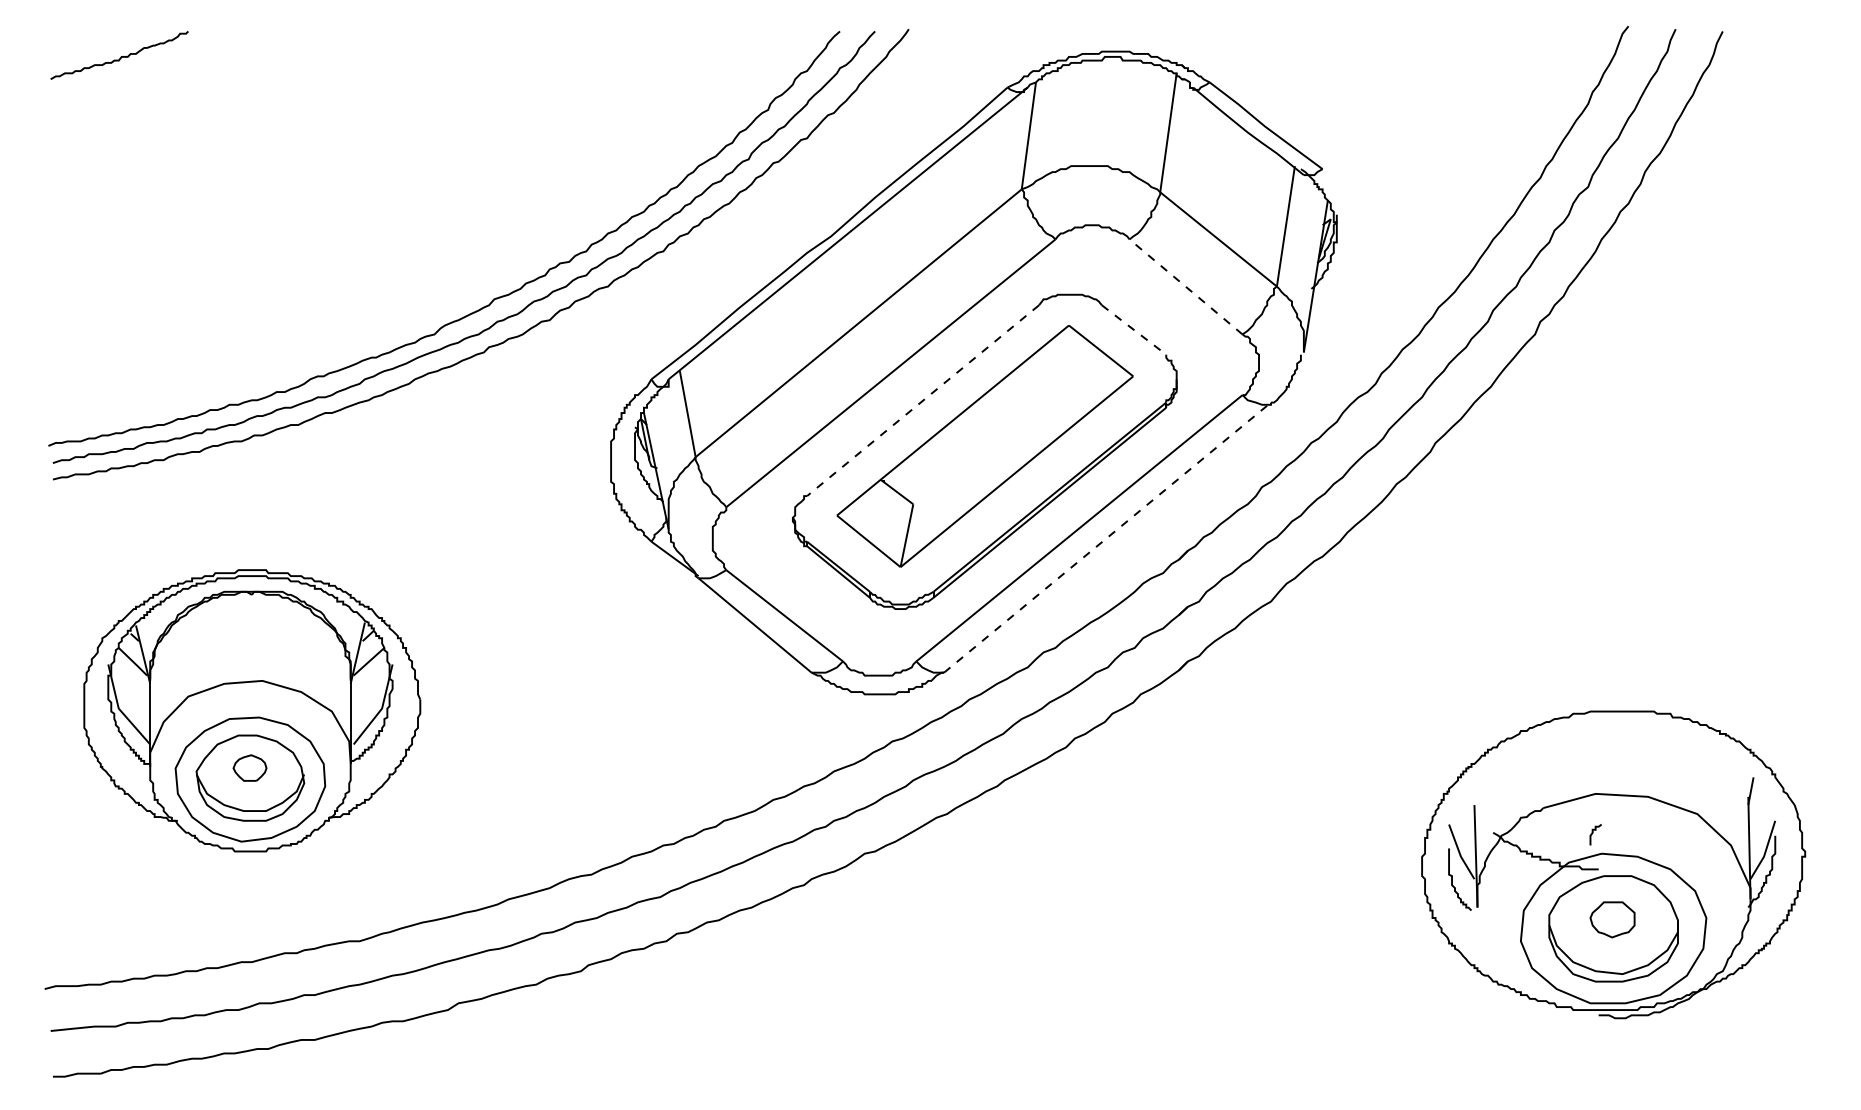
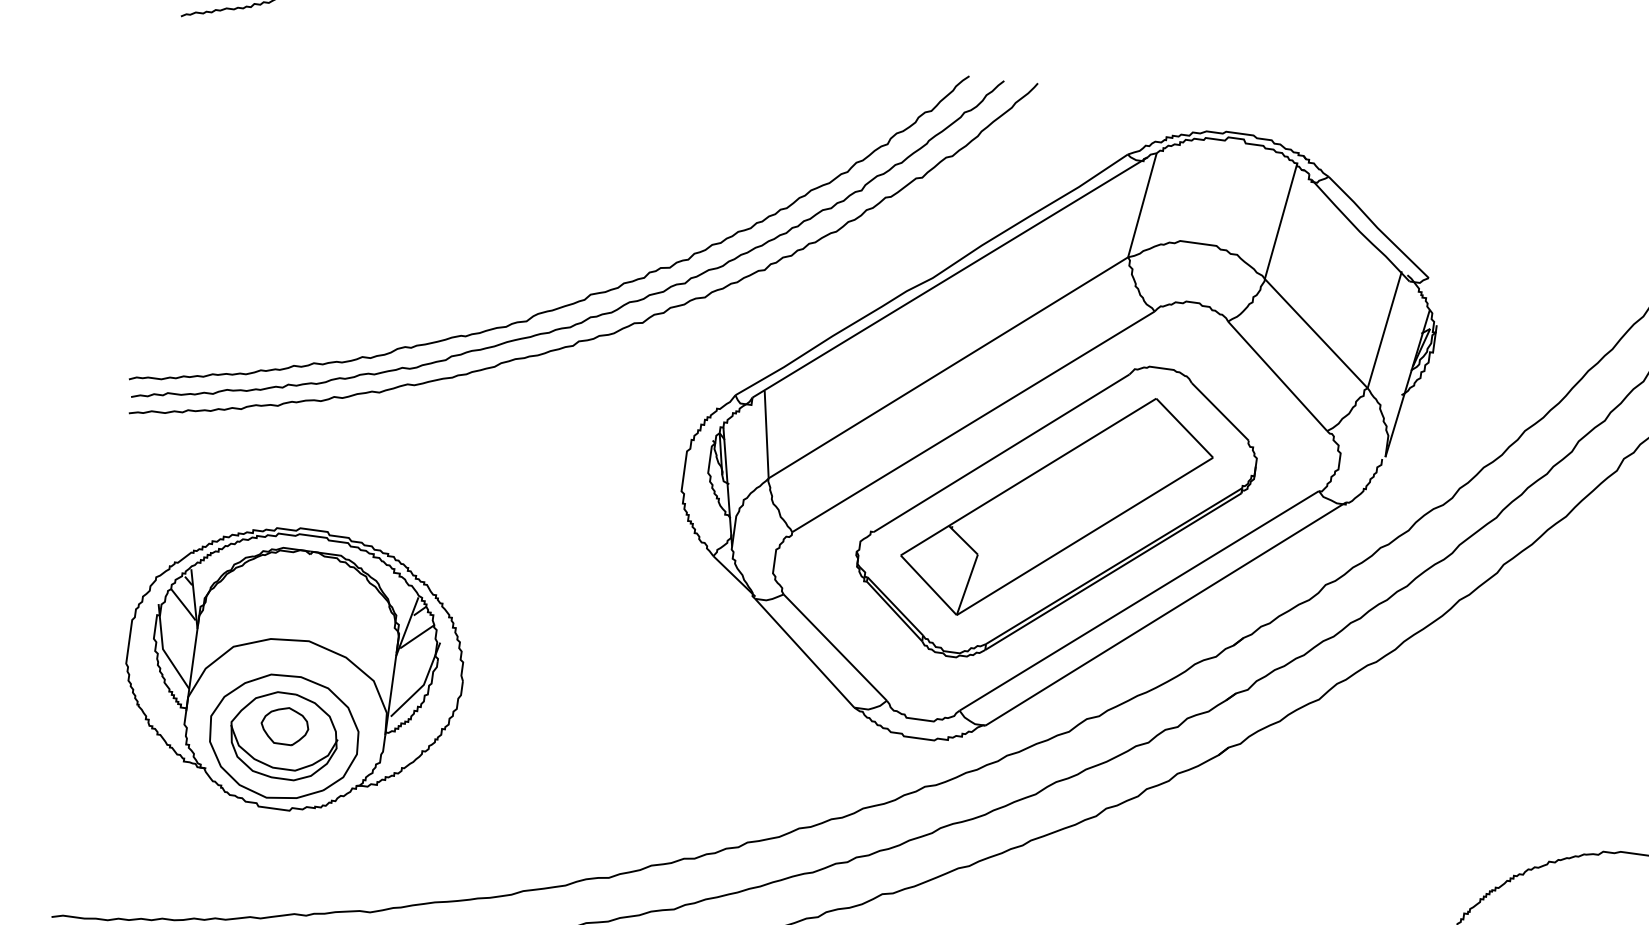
line: (1186, 286) -> (1278, 375), dashed -> solid
line: (1134, 329) -> (1220, 411), dashed -> solid
line: (922, 401) -> (1000, 454), dashed -> solid
line: (1107, 537) -> (1165, 613), dashed -> solid
part: (249, 767) -> (284, 725), size x1.43

